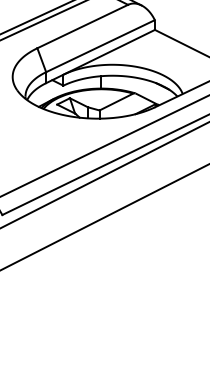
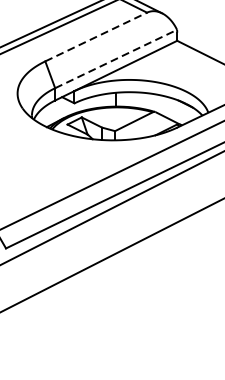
line: (83, 26) -> (97, 36), solid -> dashed
line: (100, 45) -> (116, 58), solid -> dashed

